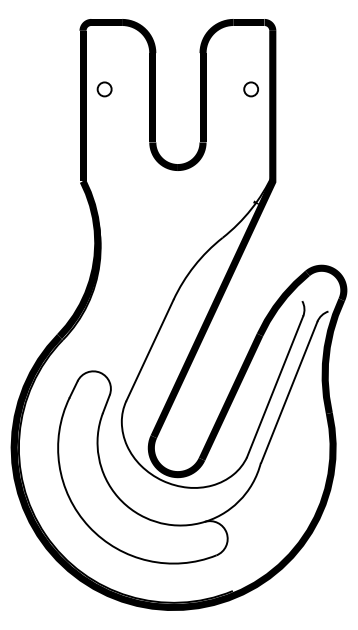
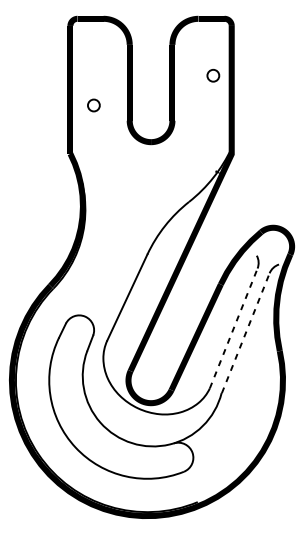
circle: (104, 89) -> (93, 105), moved
line: (275, 386) -> (234, 328), solid -> dashed
line: (289, 392) -> (245, 333), solid -> dashed

